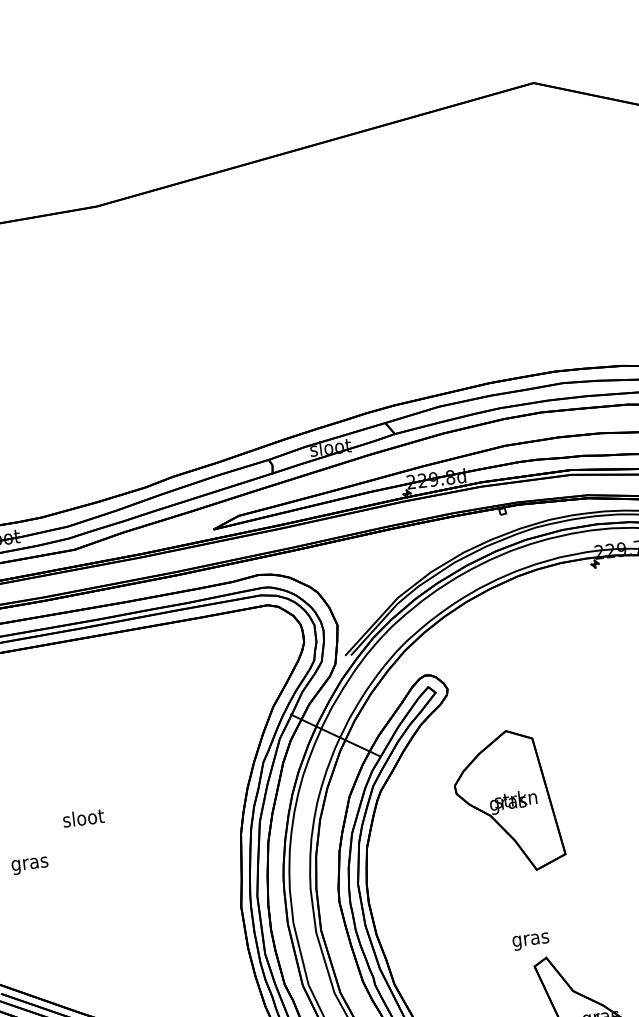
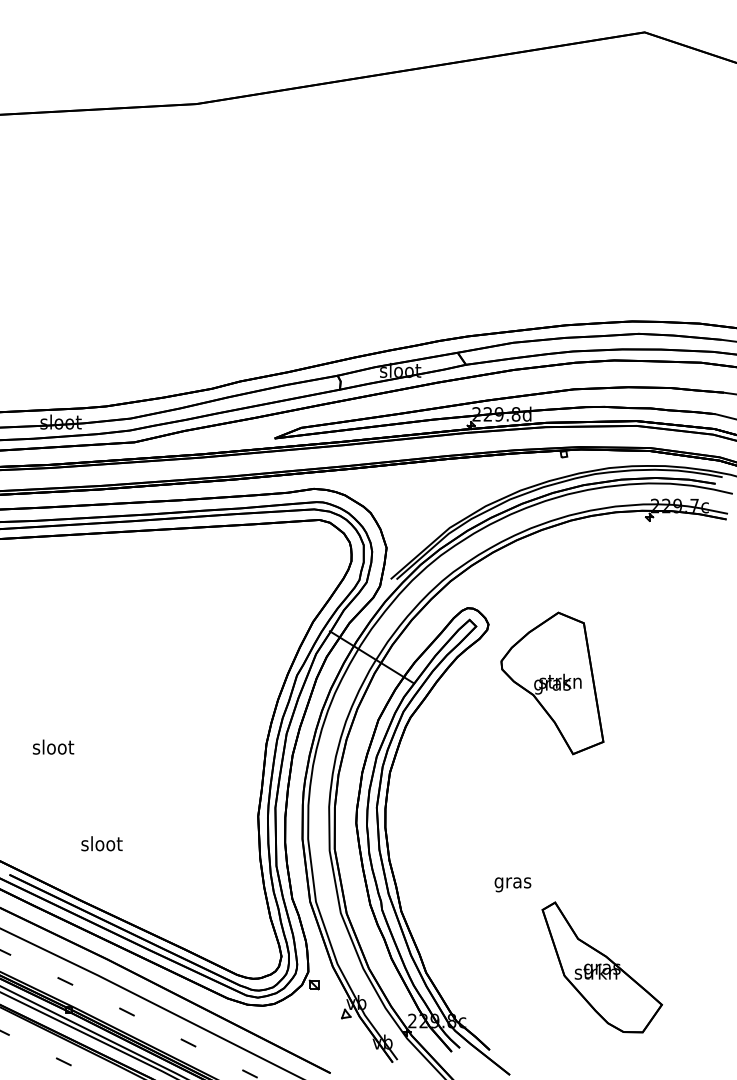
part: (508, 802) -> (552, 683), moved
text: (83, 817) -> (101, 843), moved
text: (30, 863) -> (53, 748), gras -> sloot
text: (530, 941) -> (512, 884), moved

